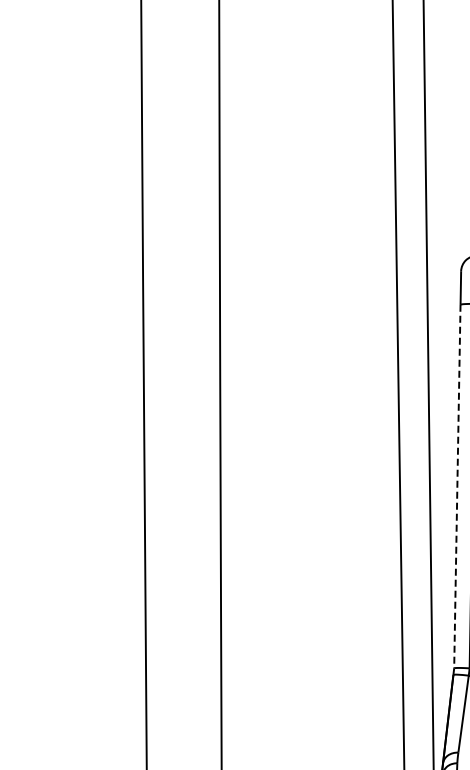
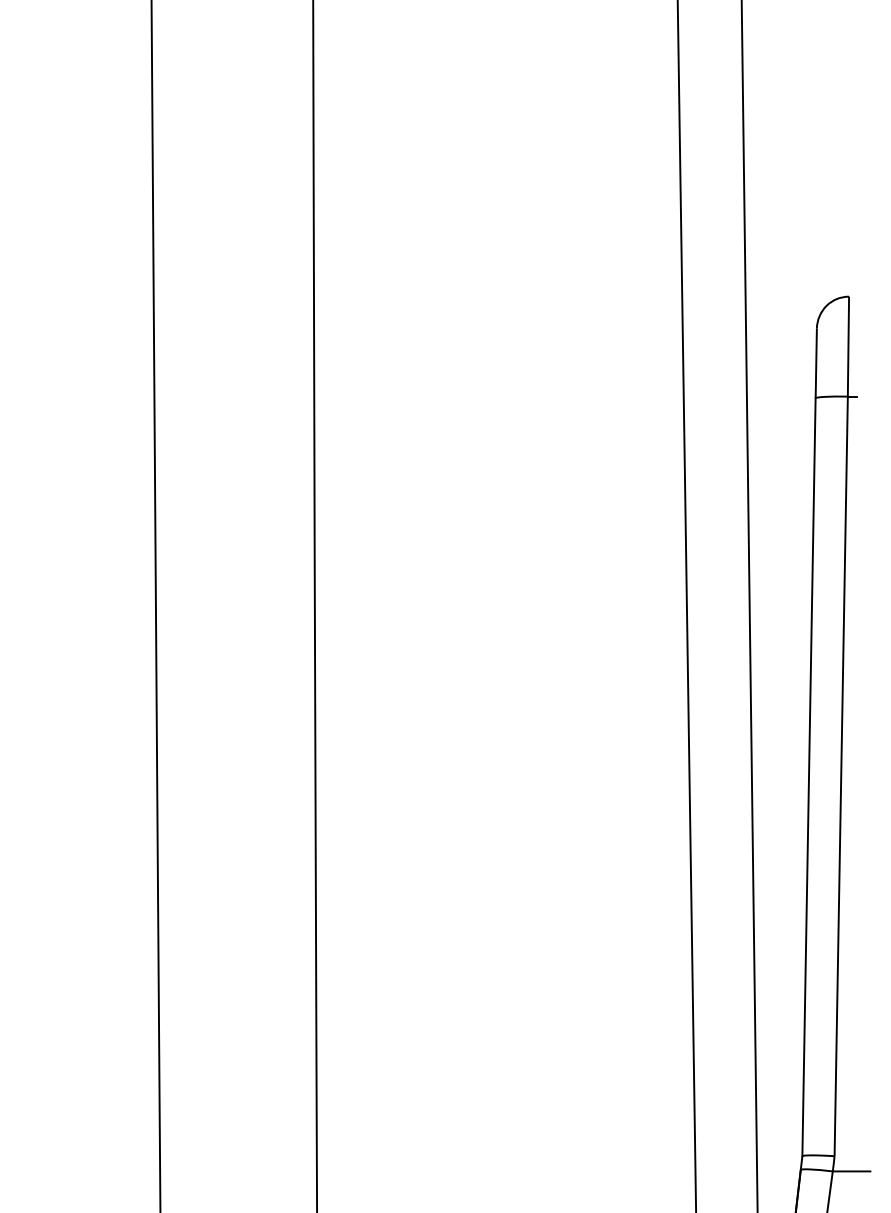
line: (457, 486) -> (809, 777), dashed -> solid

